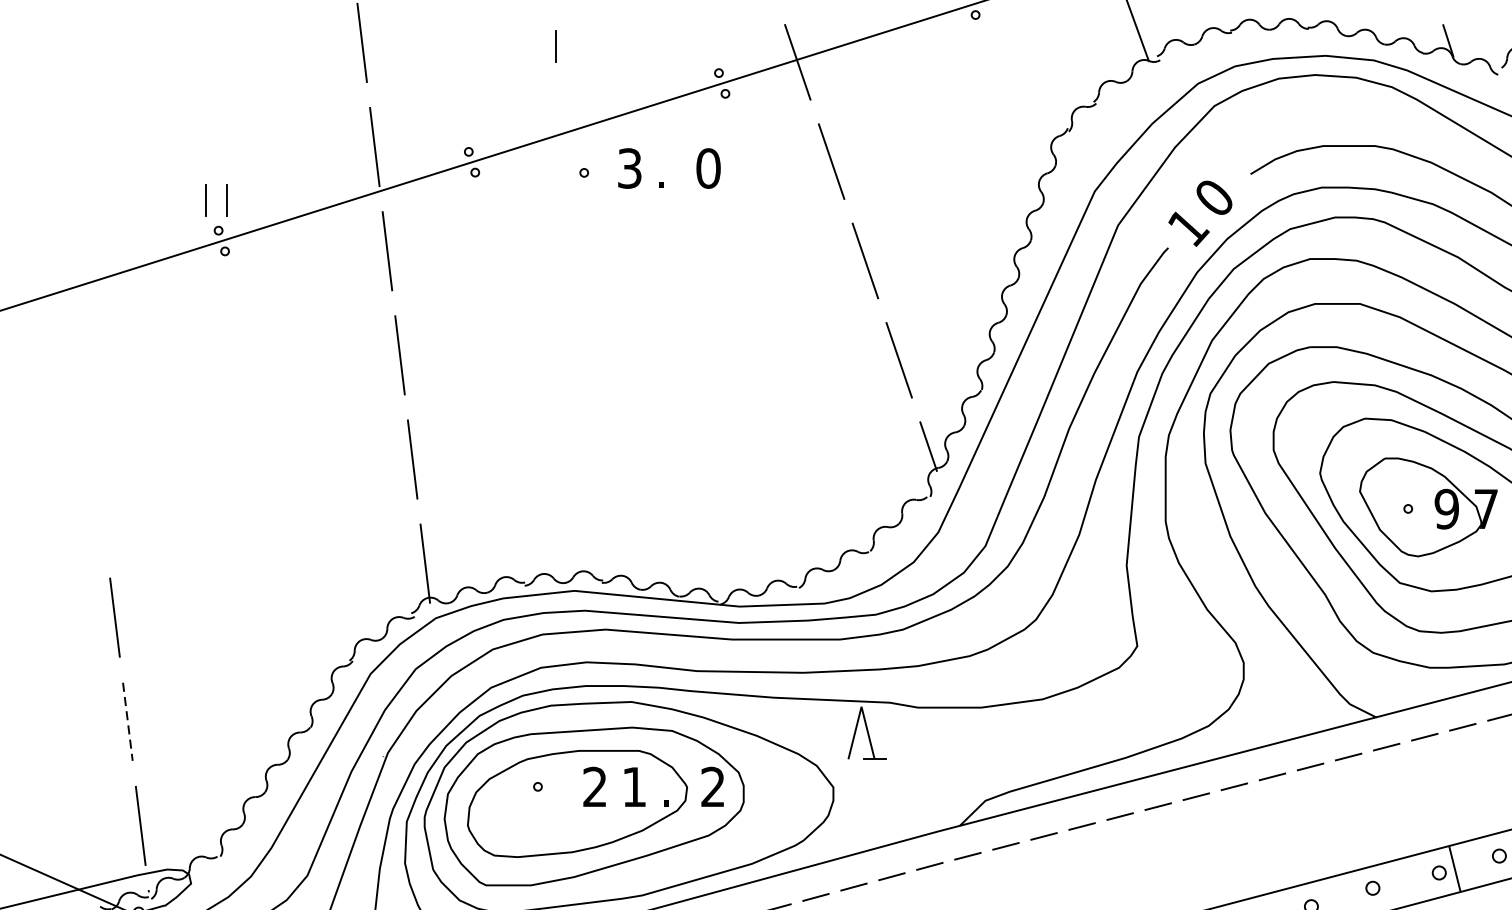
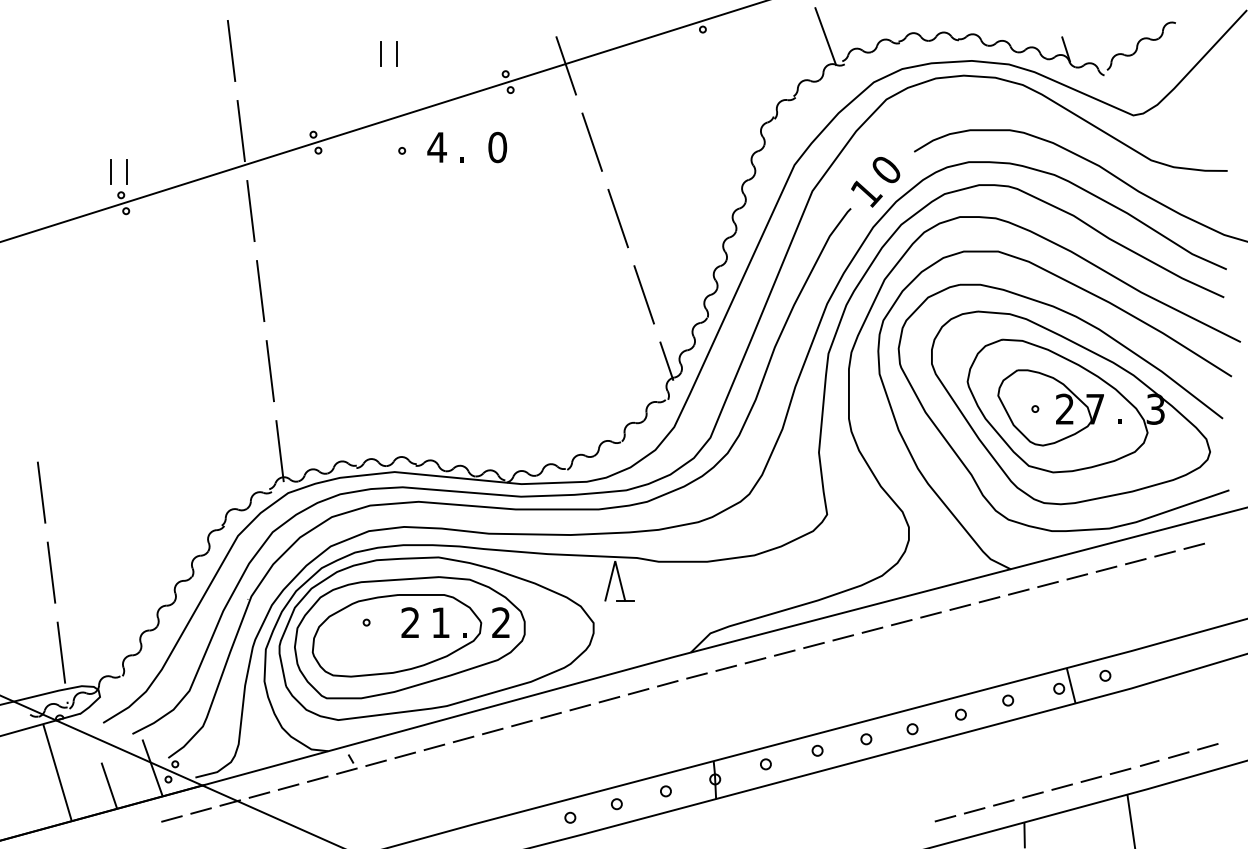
line: (576, 46) -> (396, 53), added
text: (628, 168) -> (436, 147), 3 -> 4
text: (1446, 508) -> (1064, 408), 9 -> 2
line: (127, 722) -> (51, 573), dashed -> solid

